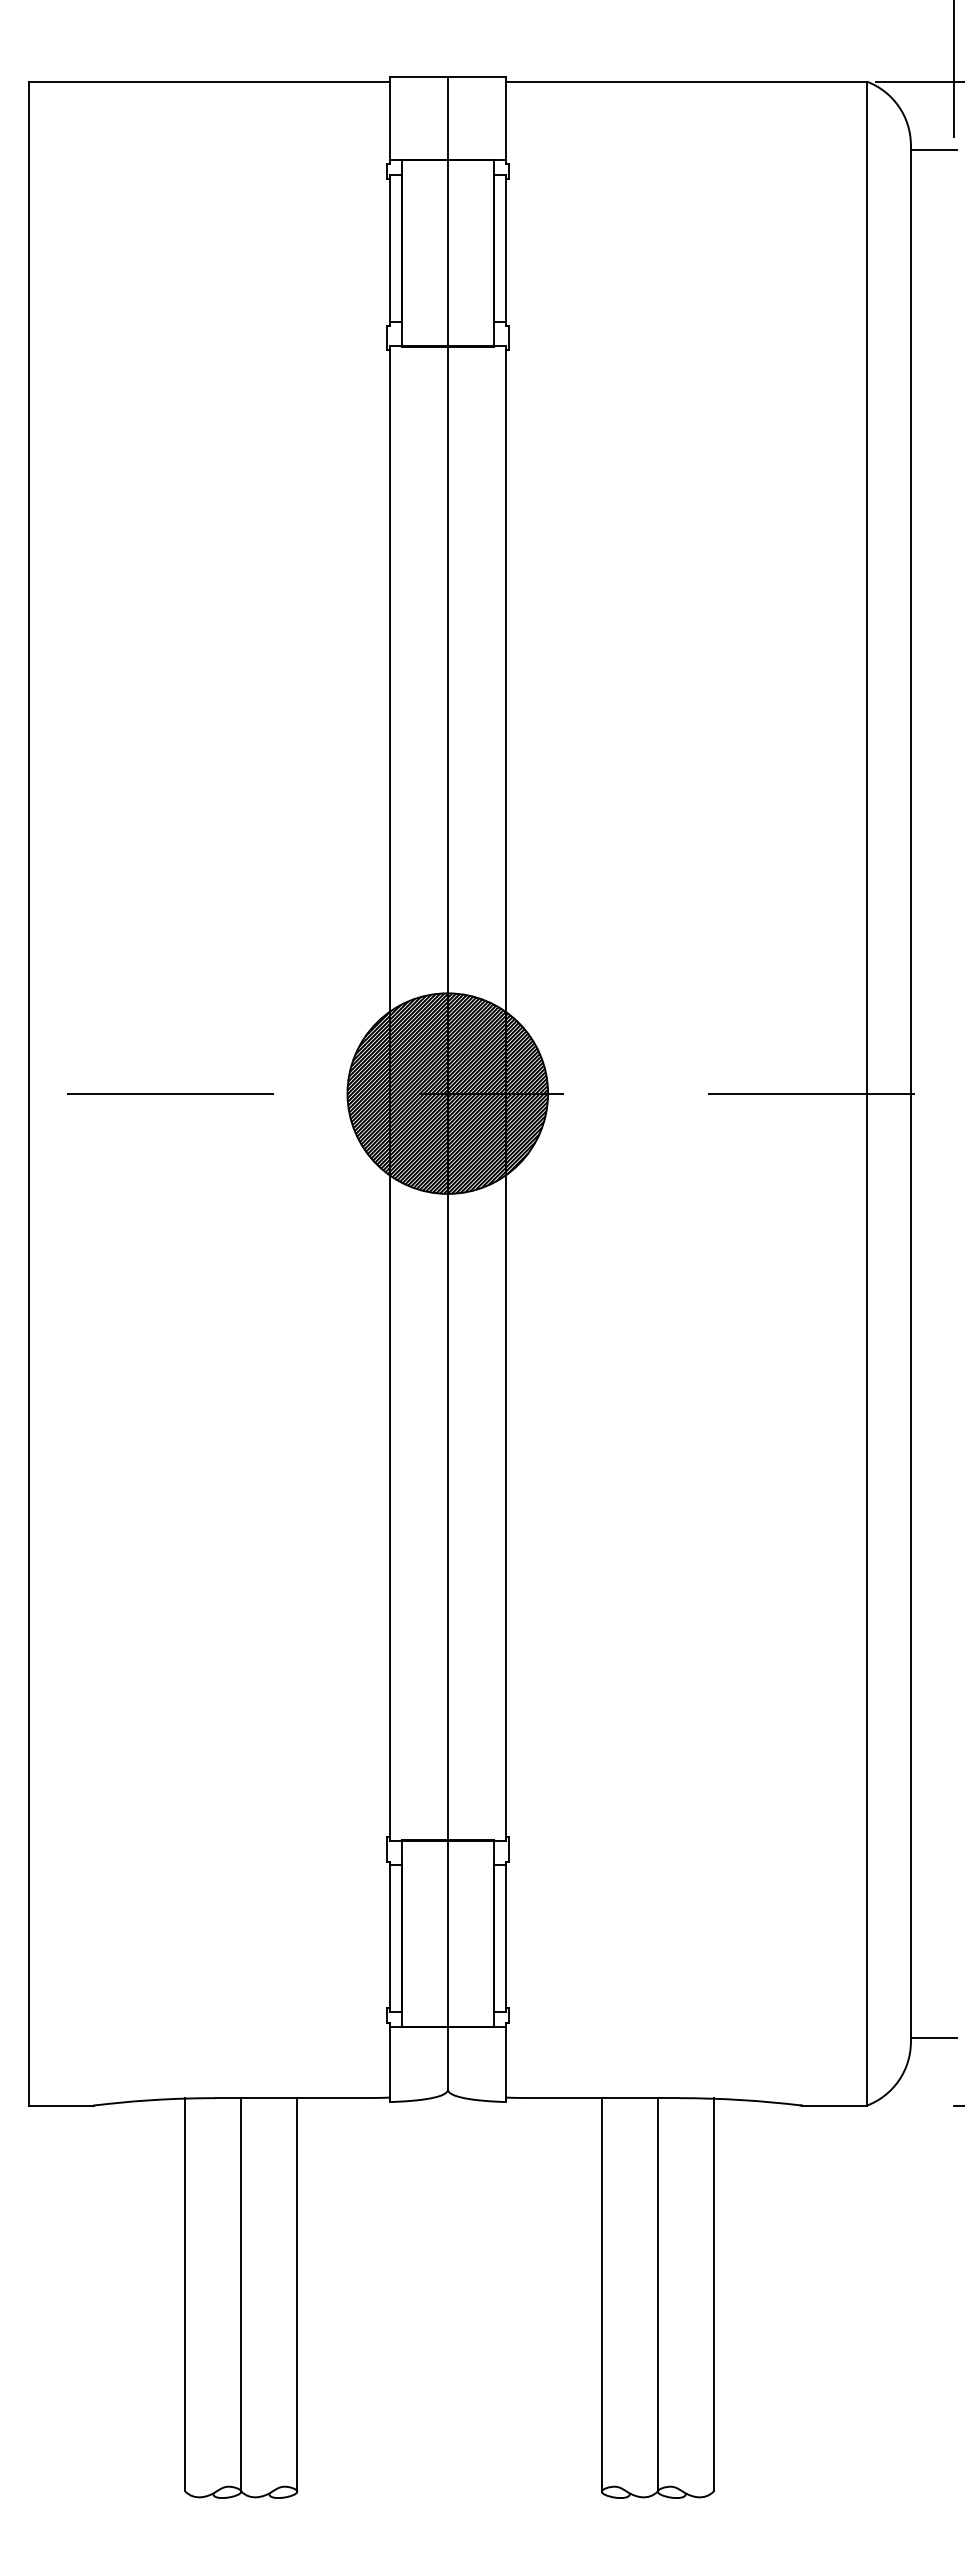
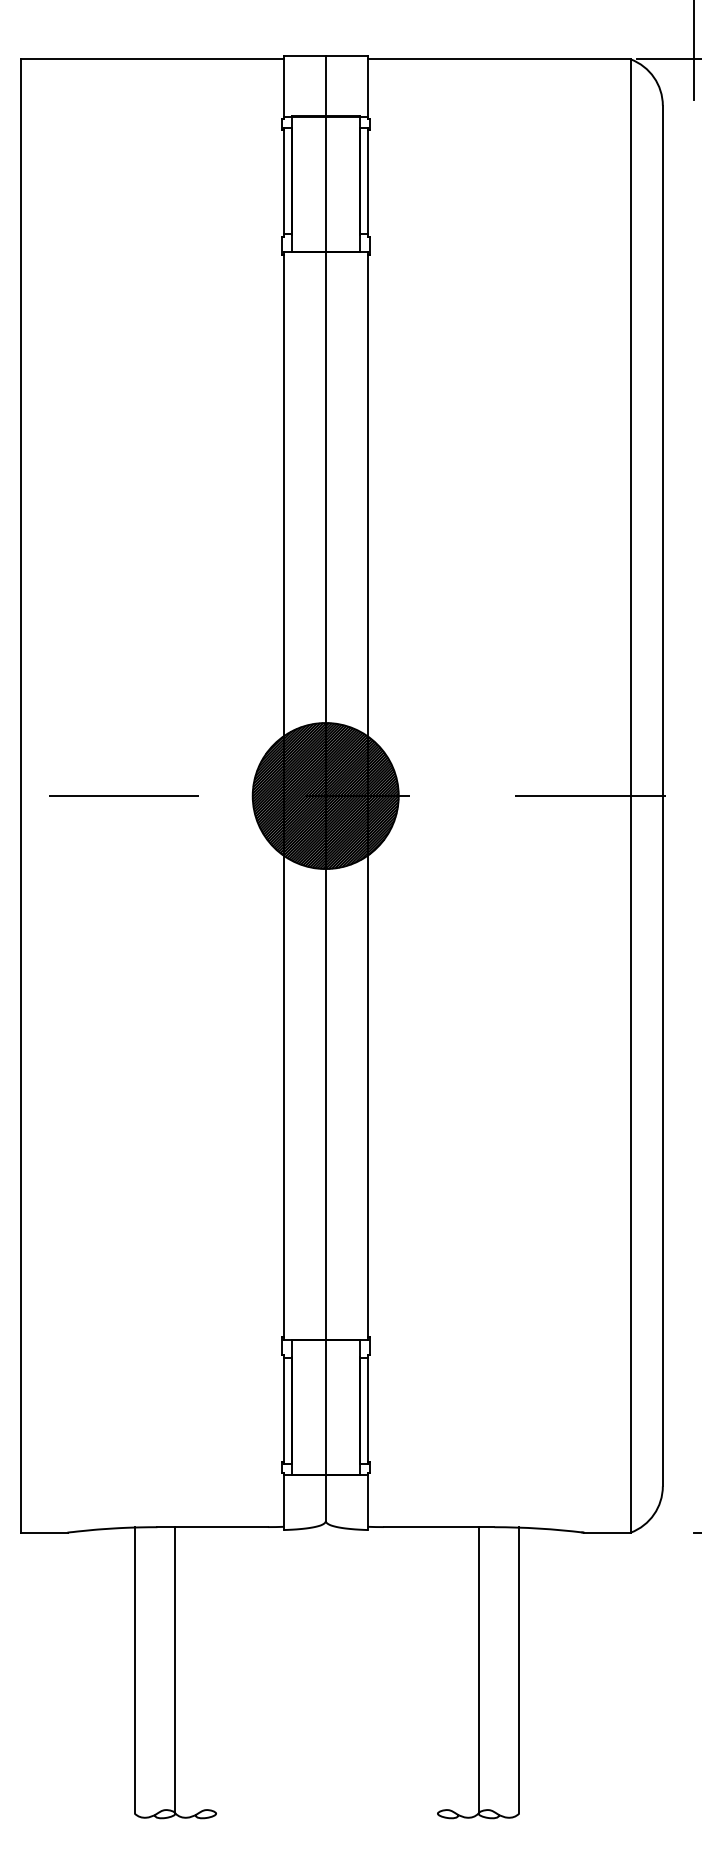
line: (933, 149) -> (679, 108), removed
line: (933, 2037) -> (679, 1483), removed
line: (297, 2294) -> (216, 1670), removed
line: (601, 2294) -> (437, 1670), removed

